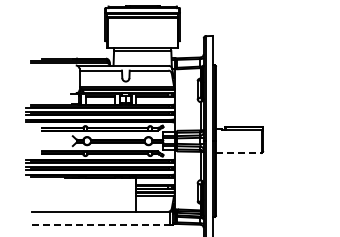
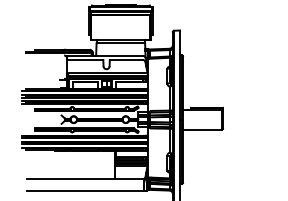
line: (238, 152) -> (202, 129), dashed -> solid
line: (101, 225) -> (85, 191), dashed -> solid

